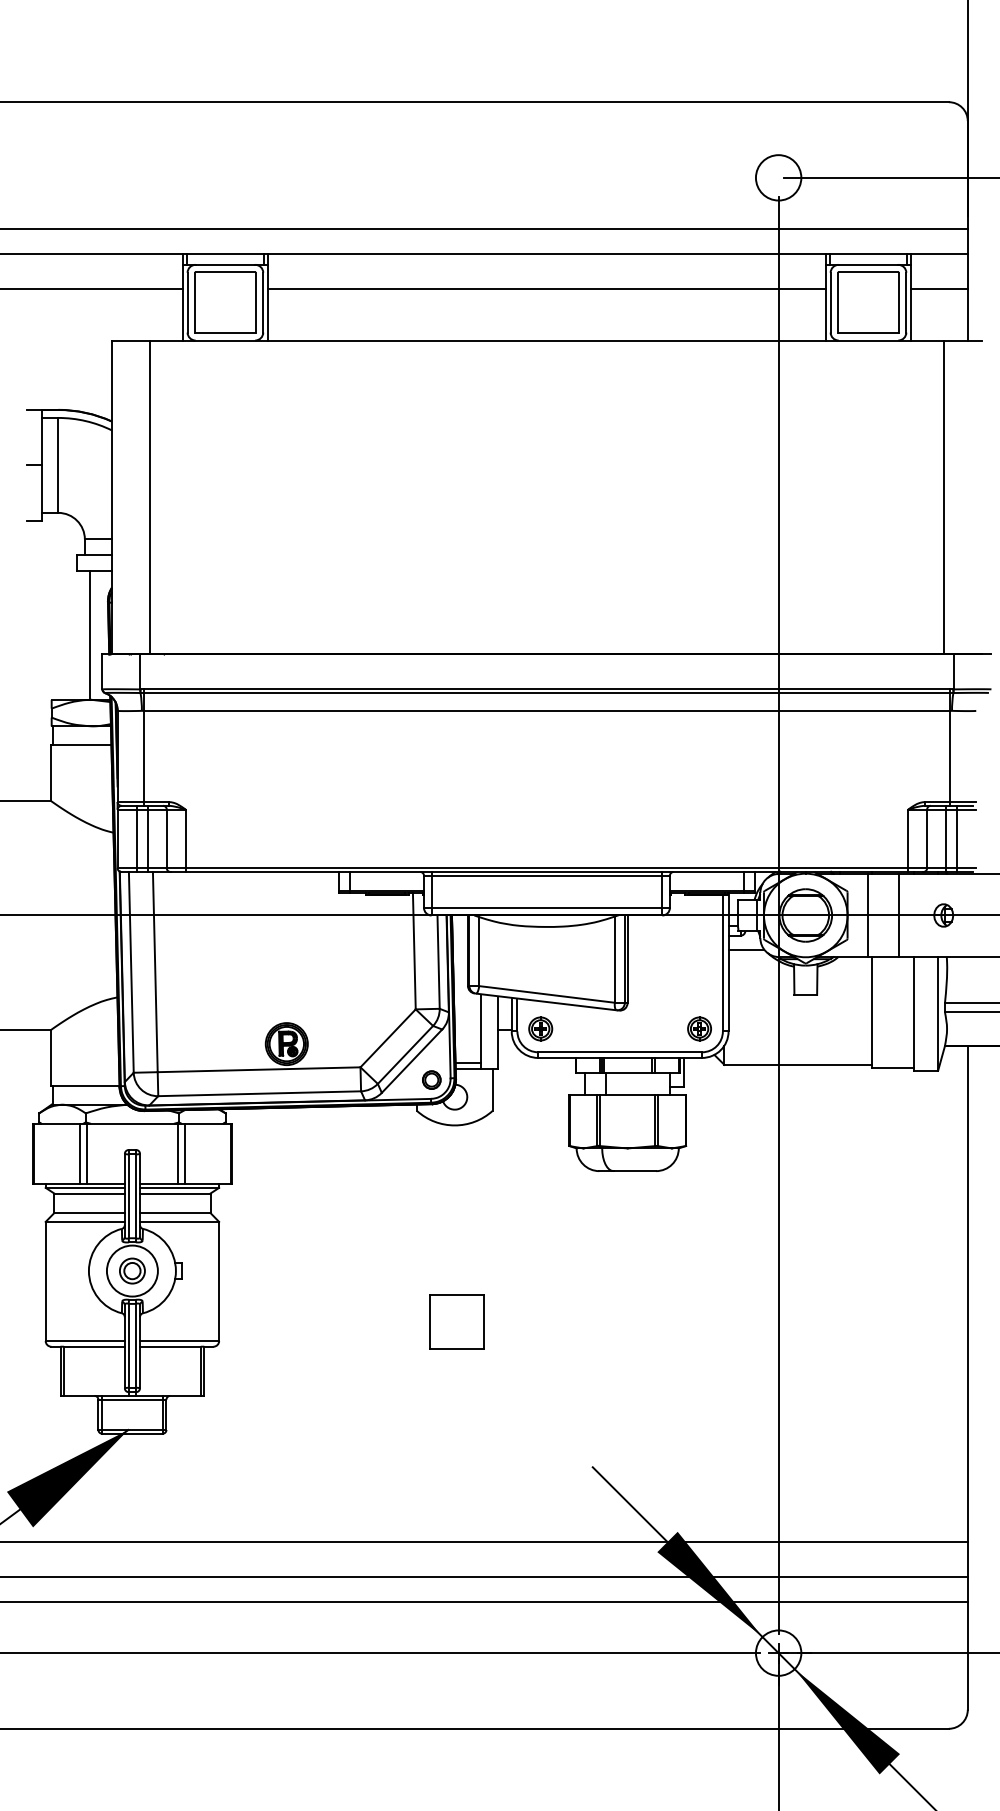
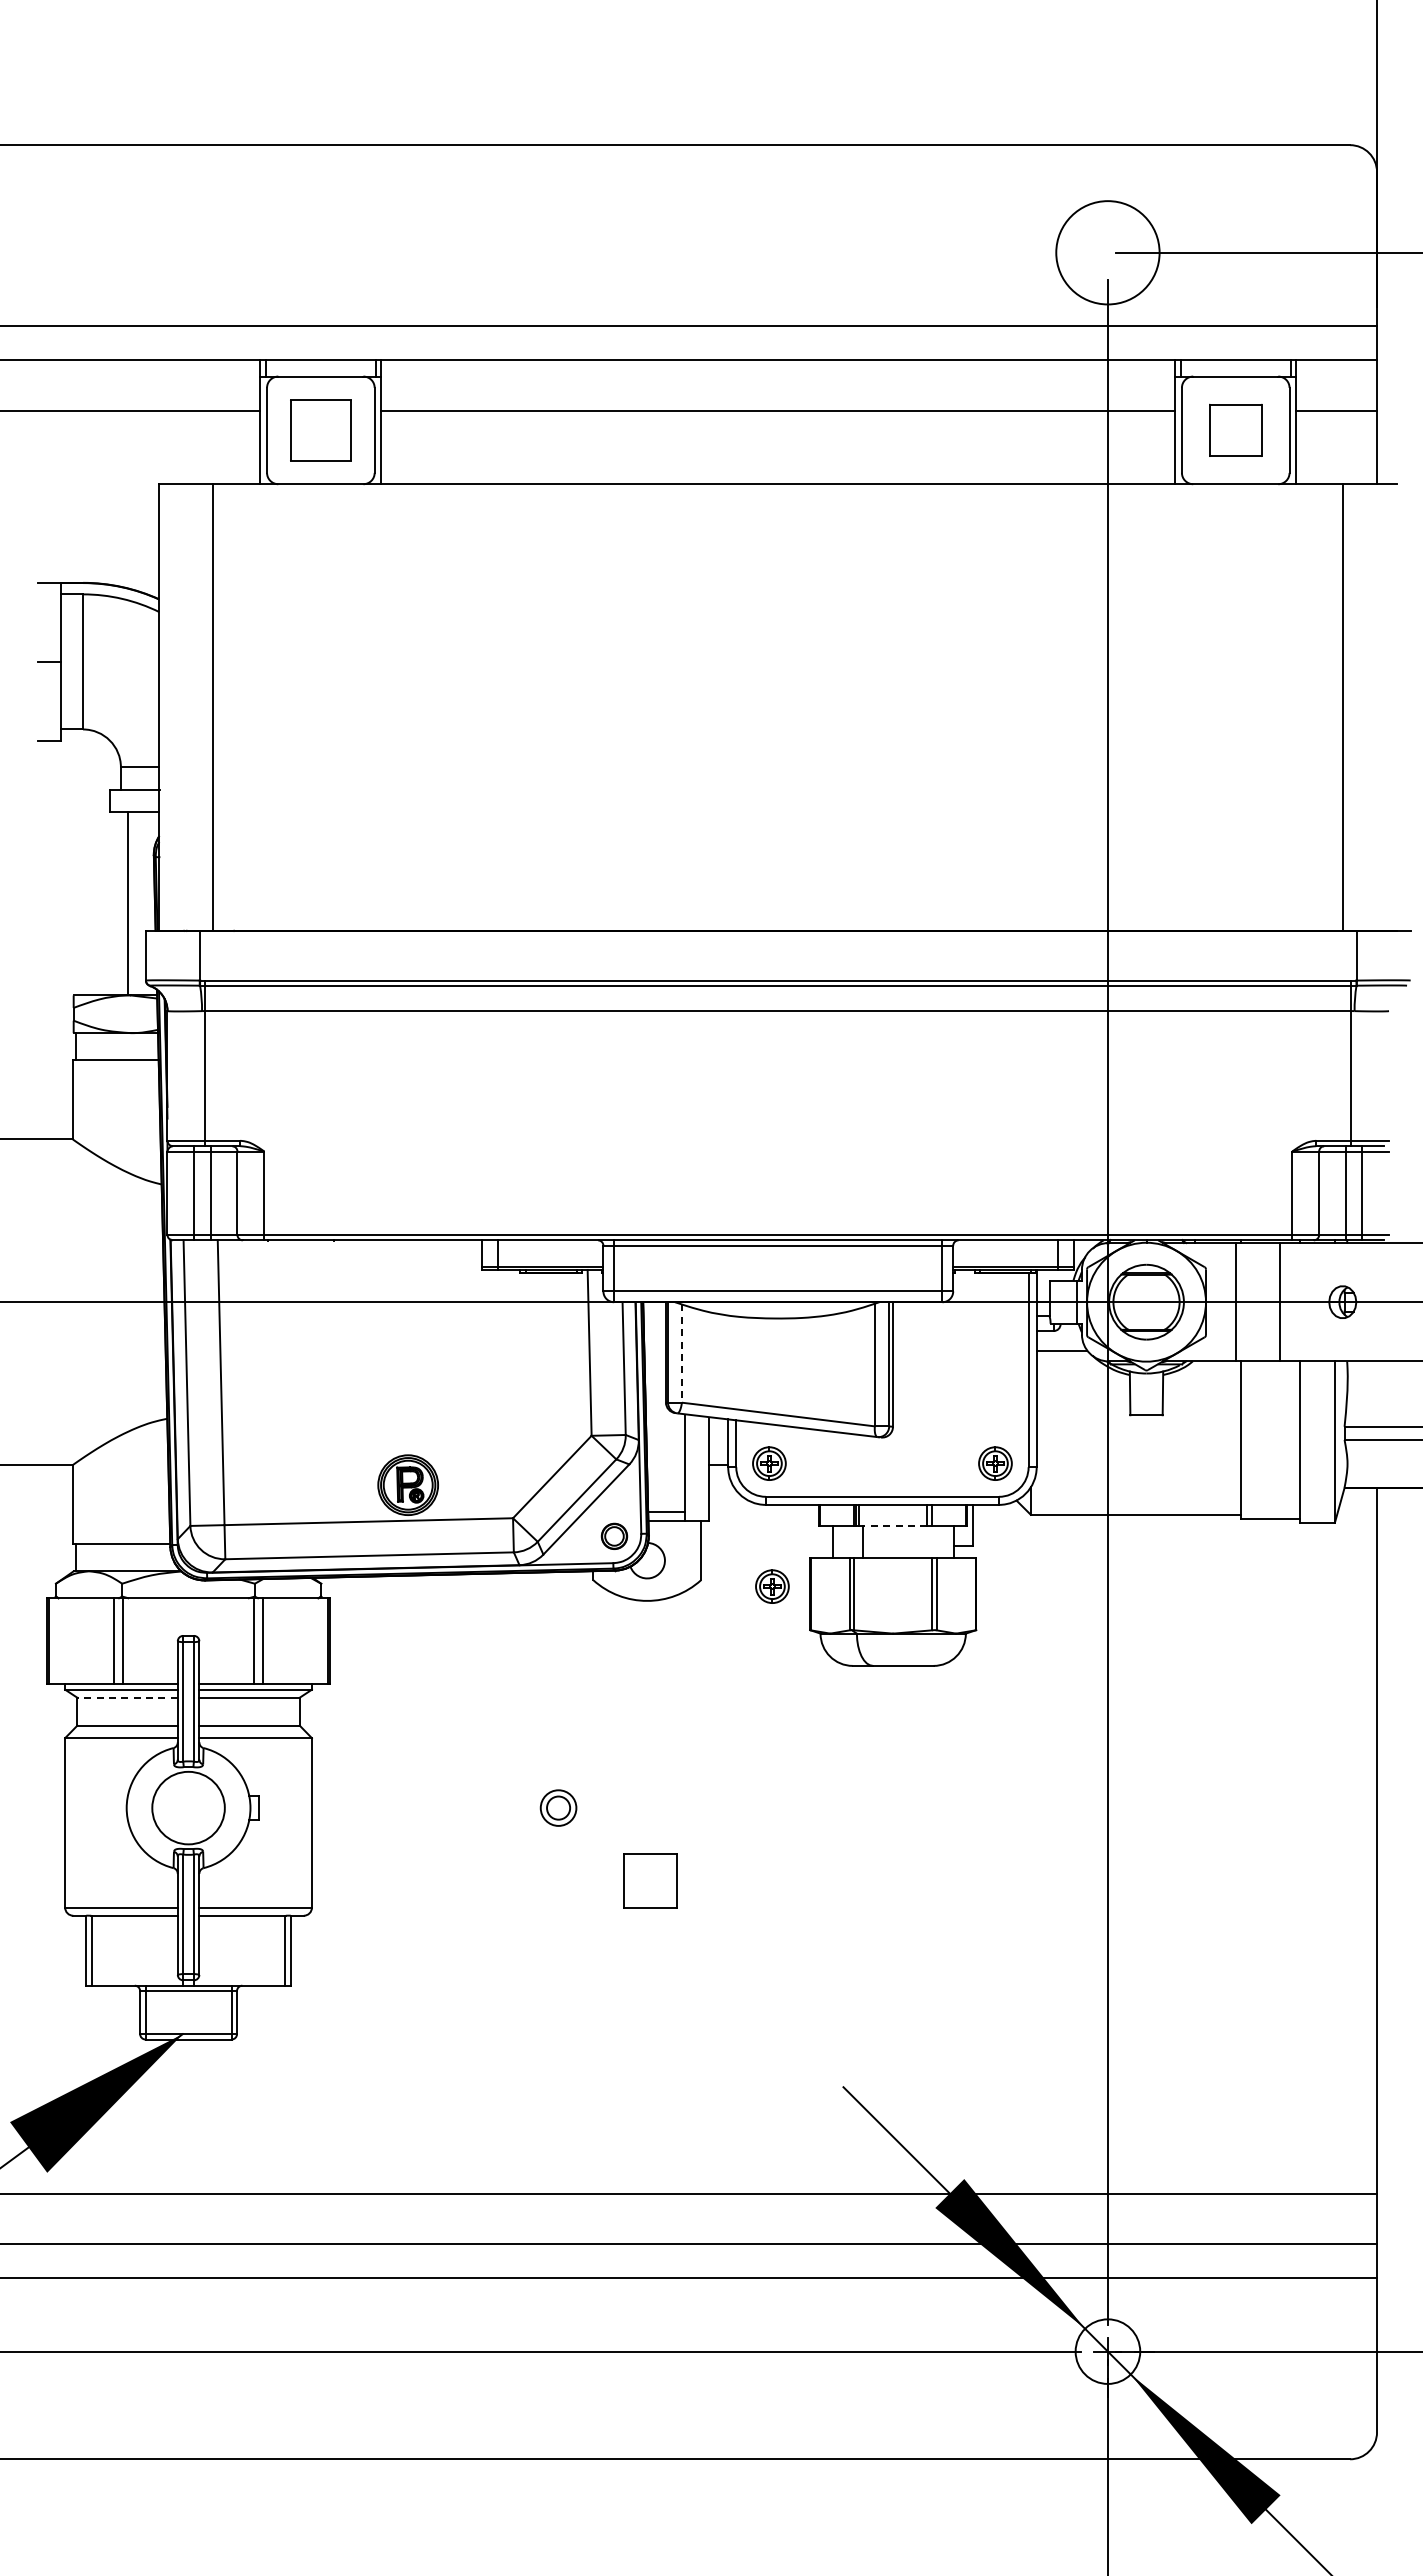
circle: (778, 177) -> (1107, 252), size x1.6
part: (225, 302) -> (320, 430), size x0.7
part: (868, 302) -> (1235, 430), size x0.6
line: (478, 952) -> (681, 1354), solid -> dashed
line: (627, 1073) -> (892, 1526), solid -> dashed
part: (542, 1115) -> (772, 1586), added
line: (89, 1193) -> (127, 1697), solid -> dashed
part: (132, 1270) -> (558, 1807), moved
part: (457, 1321) -> (650, 1880), size x0.7

